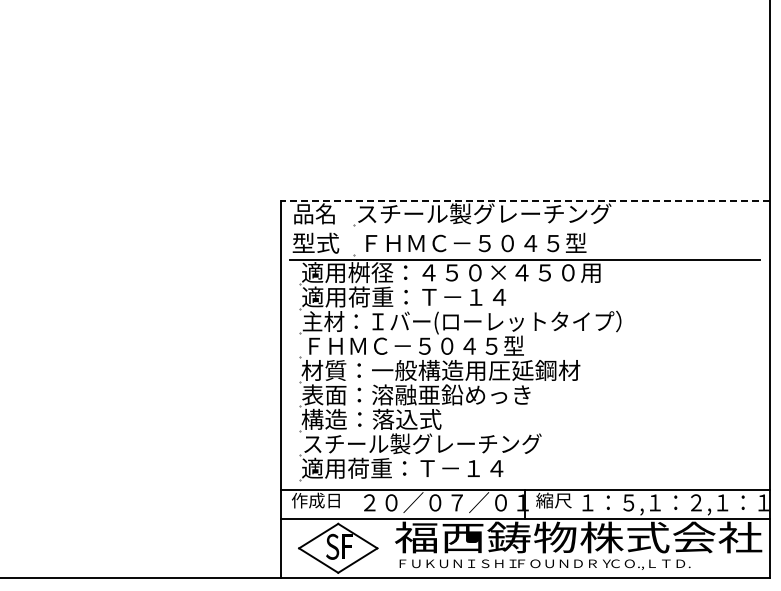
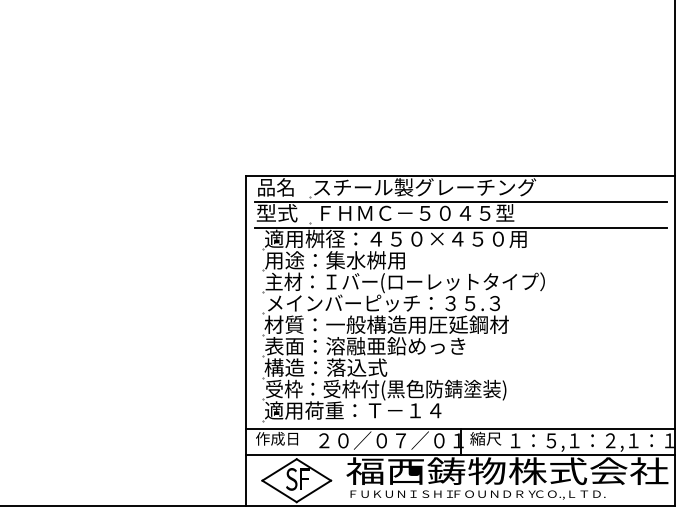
line: (525, 200) -> (460, 175), dashed -> solid
line: (525, 230) -> (460, 202), added
text: (404, 296) -> (354, 259), 適用荷重：Ｔ－１４ -> 用途：集水桝用
text: (437, 345) -> (383, 302), ＦＨＭＣ－５０４５型 -> メインバーピッチ：３５.３
text: (440, 444) -> (386, 389), スチール製グレーチング -> 受枠：受枠付(黒色防錆塗装)

